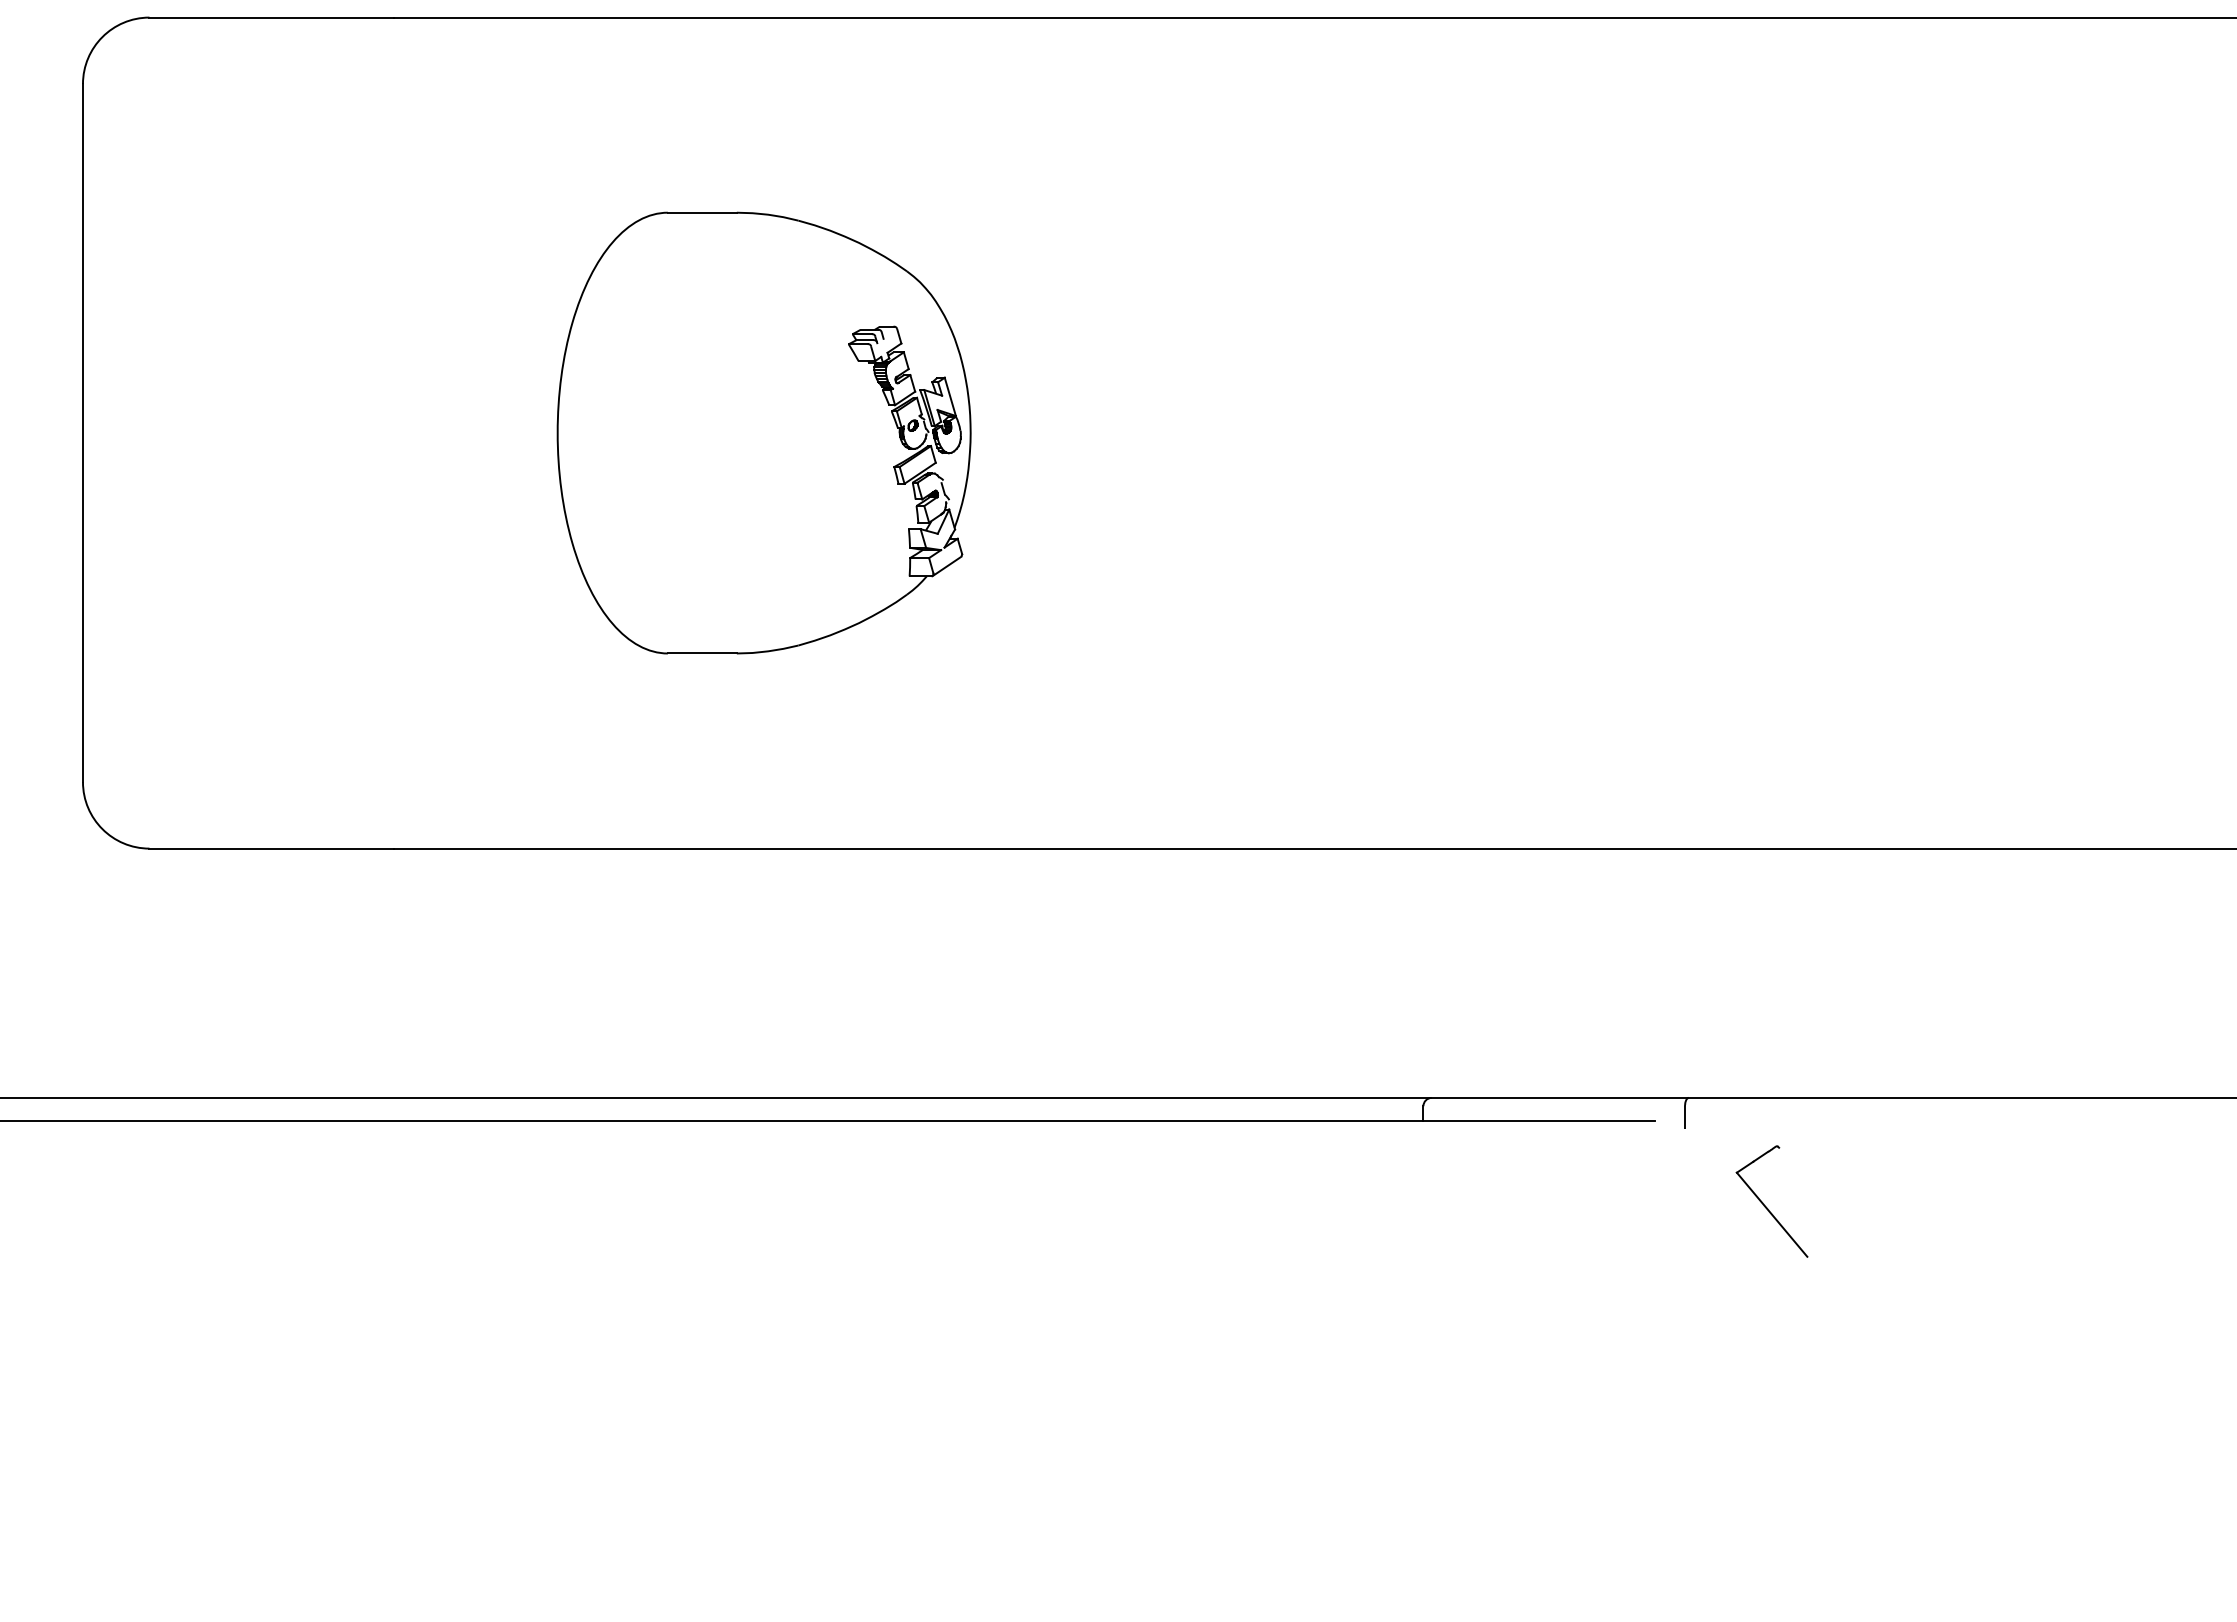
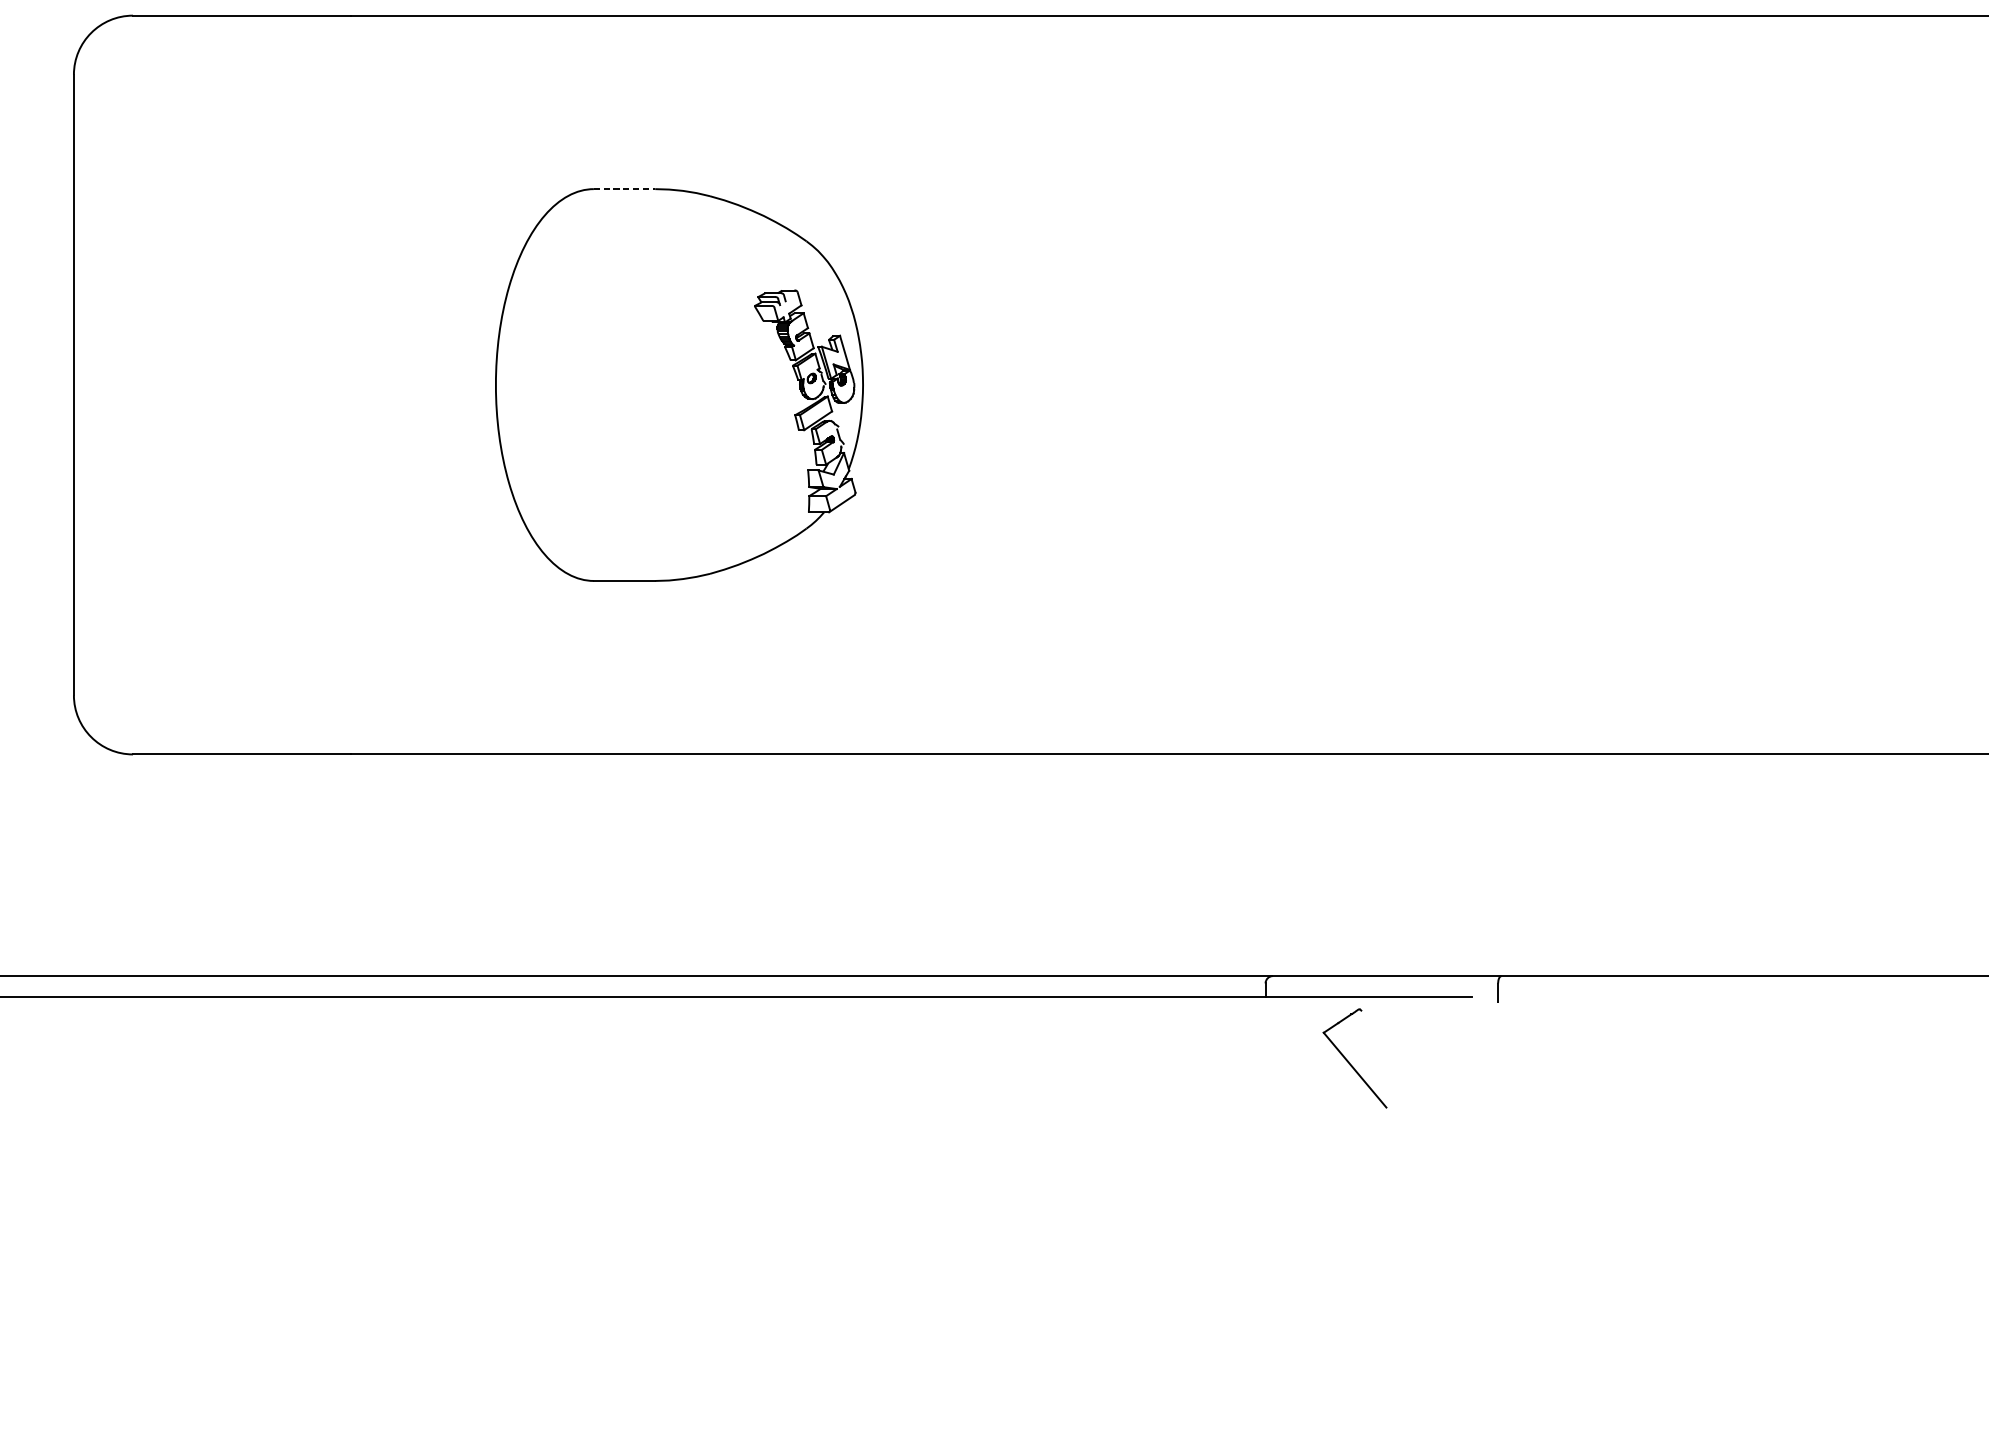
line: (702, 212) -> (624, 188), solid -> dashed
part: (1766, 1206) -> (1350, 1062), moved

